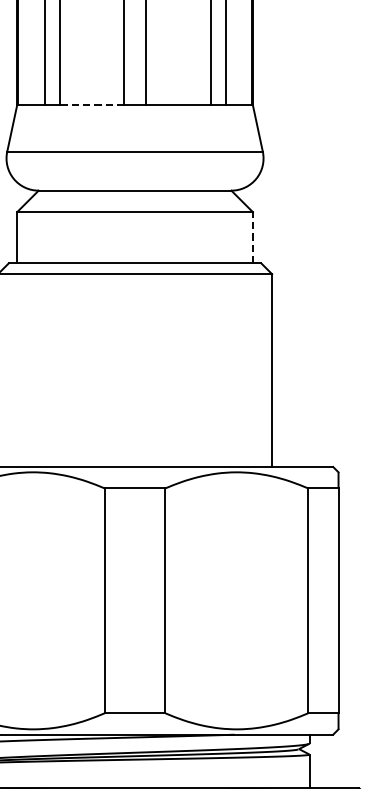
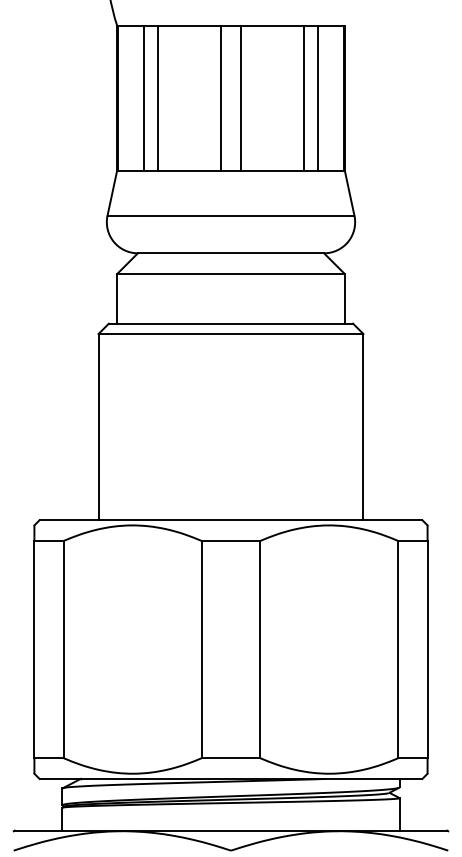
line: (91, 104) -> (188, 170), dashed -> solid
line: (252, 237) -> (344, 298), dashed -> solid

